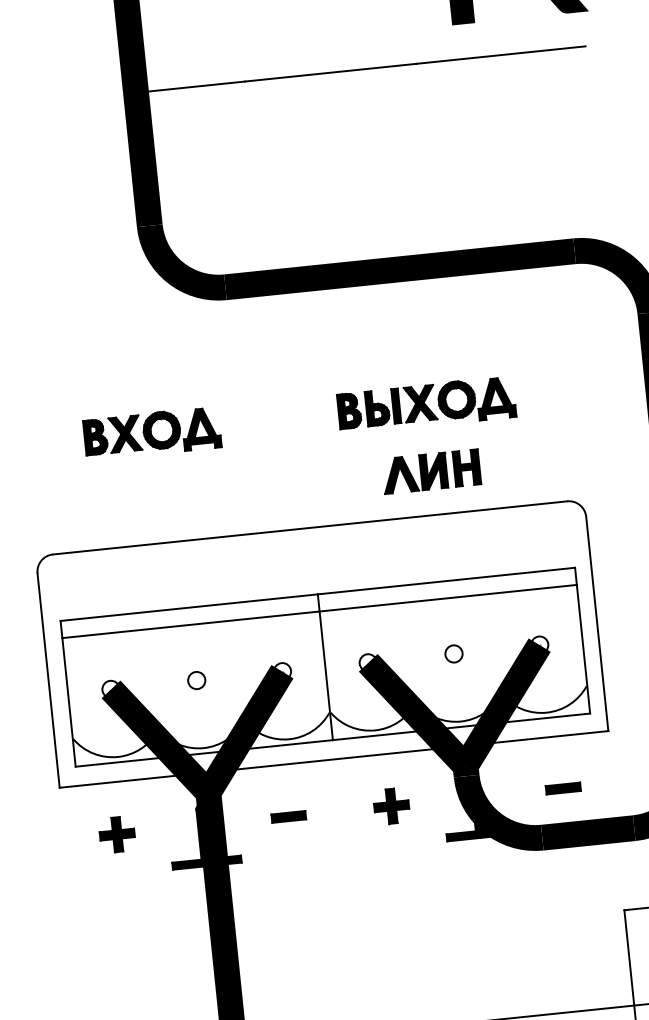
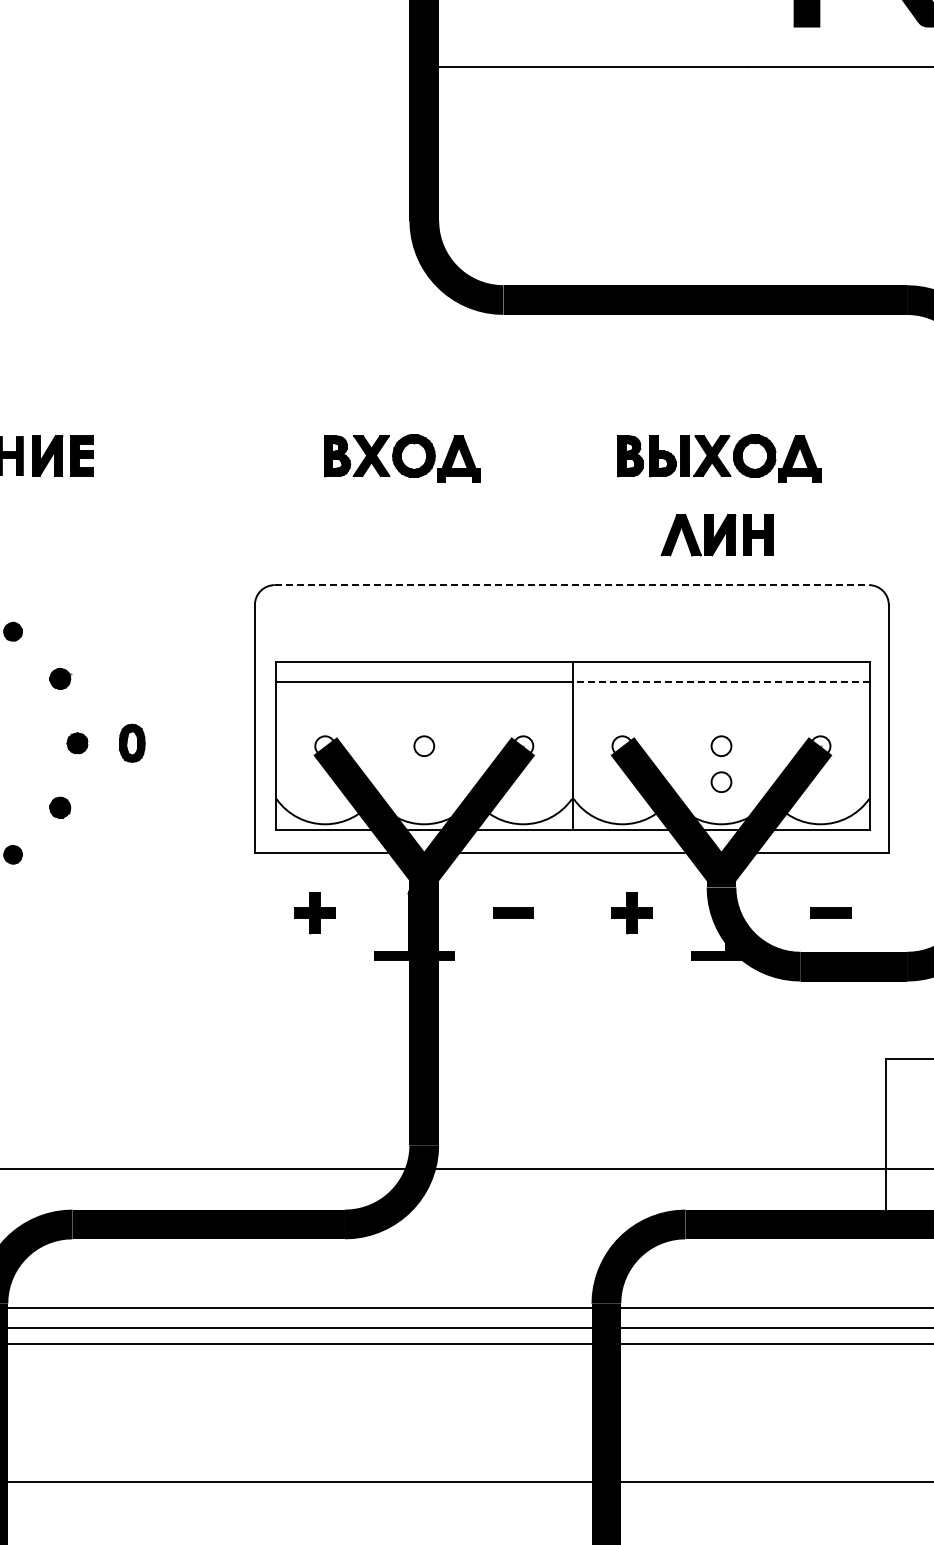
line: (310, 528) -> (572, 585), solid -> dashed
line: (448, 597) -> (721, 681), solid -> dashed
circle: (457, 684) -> (721, 781), added

